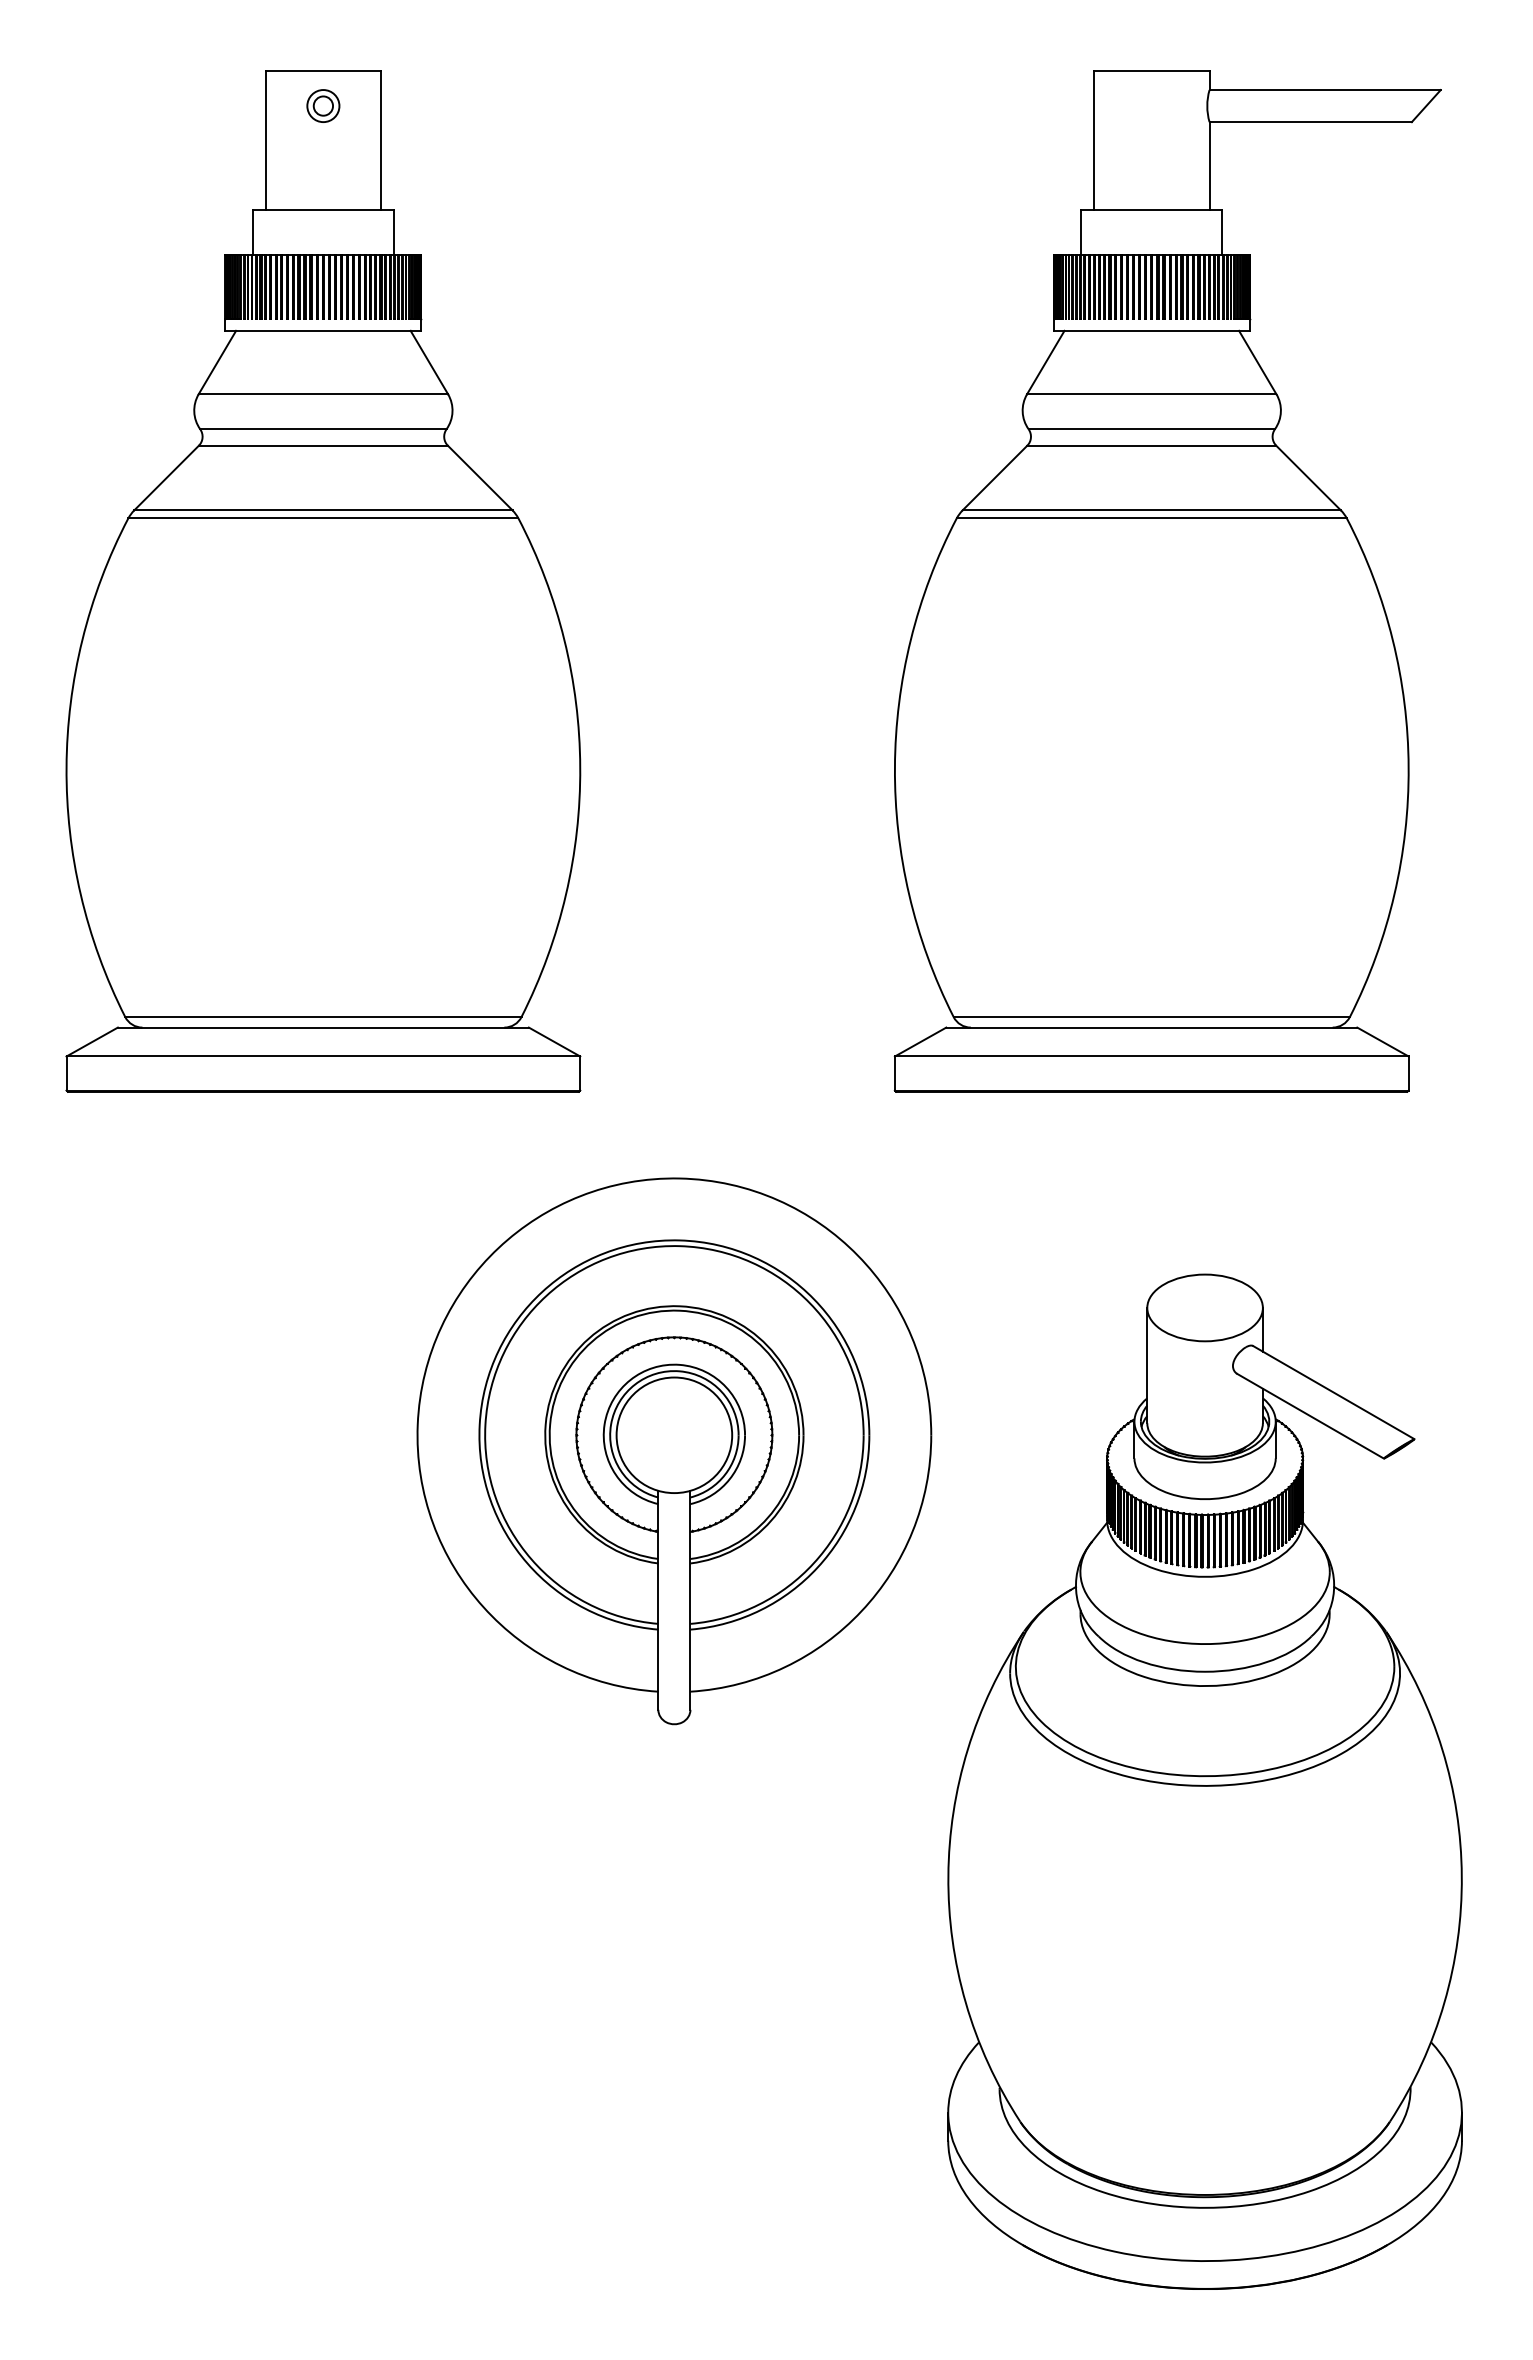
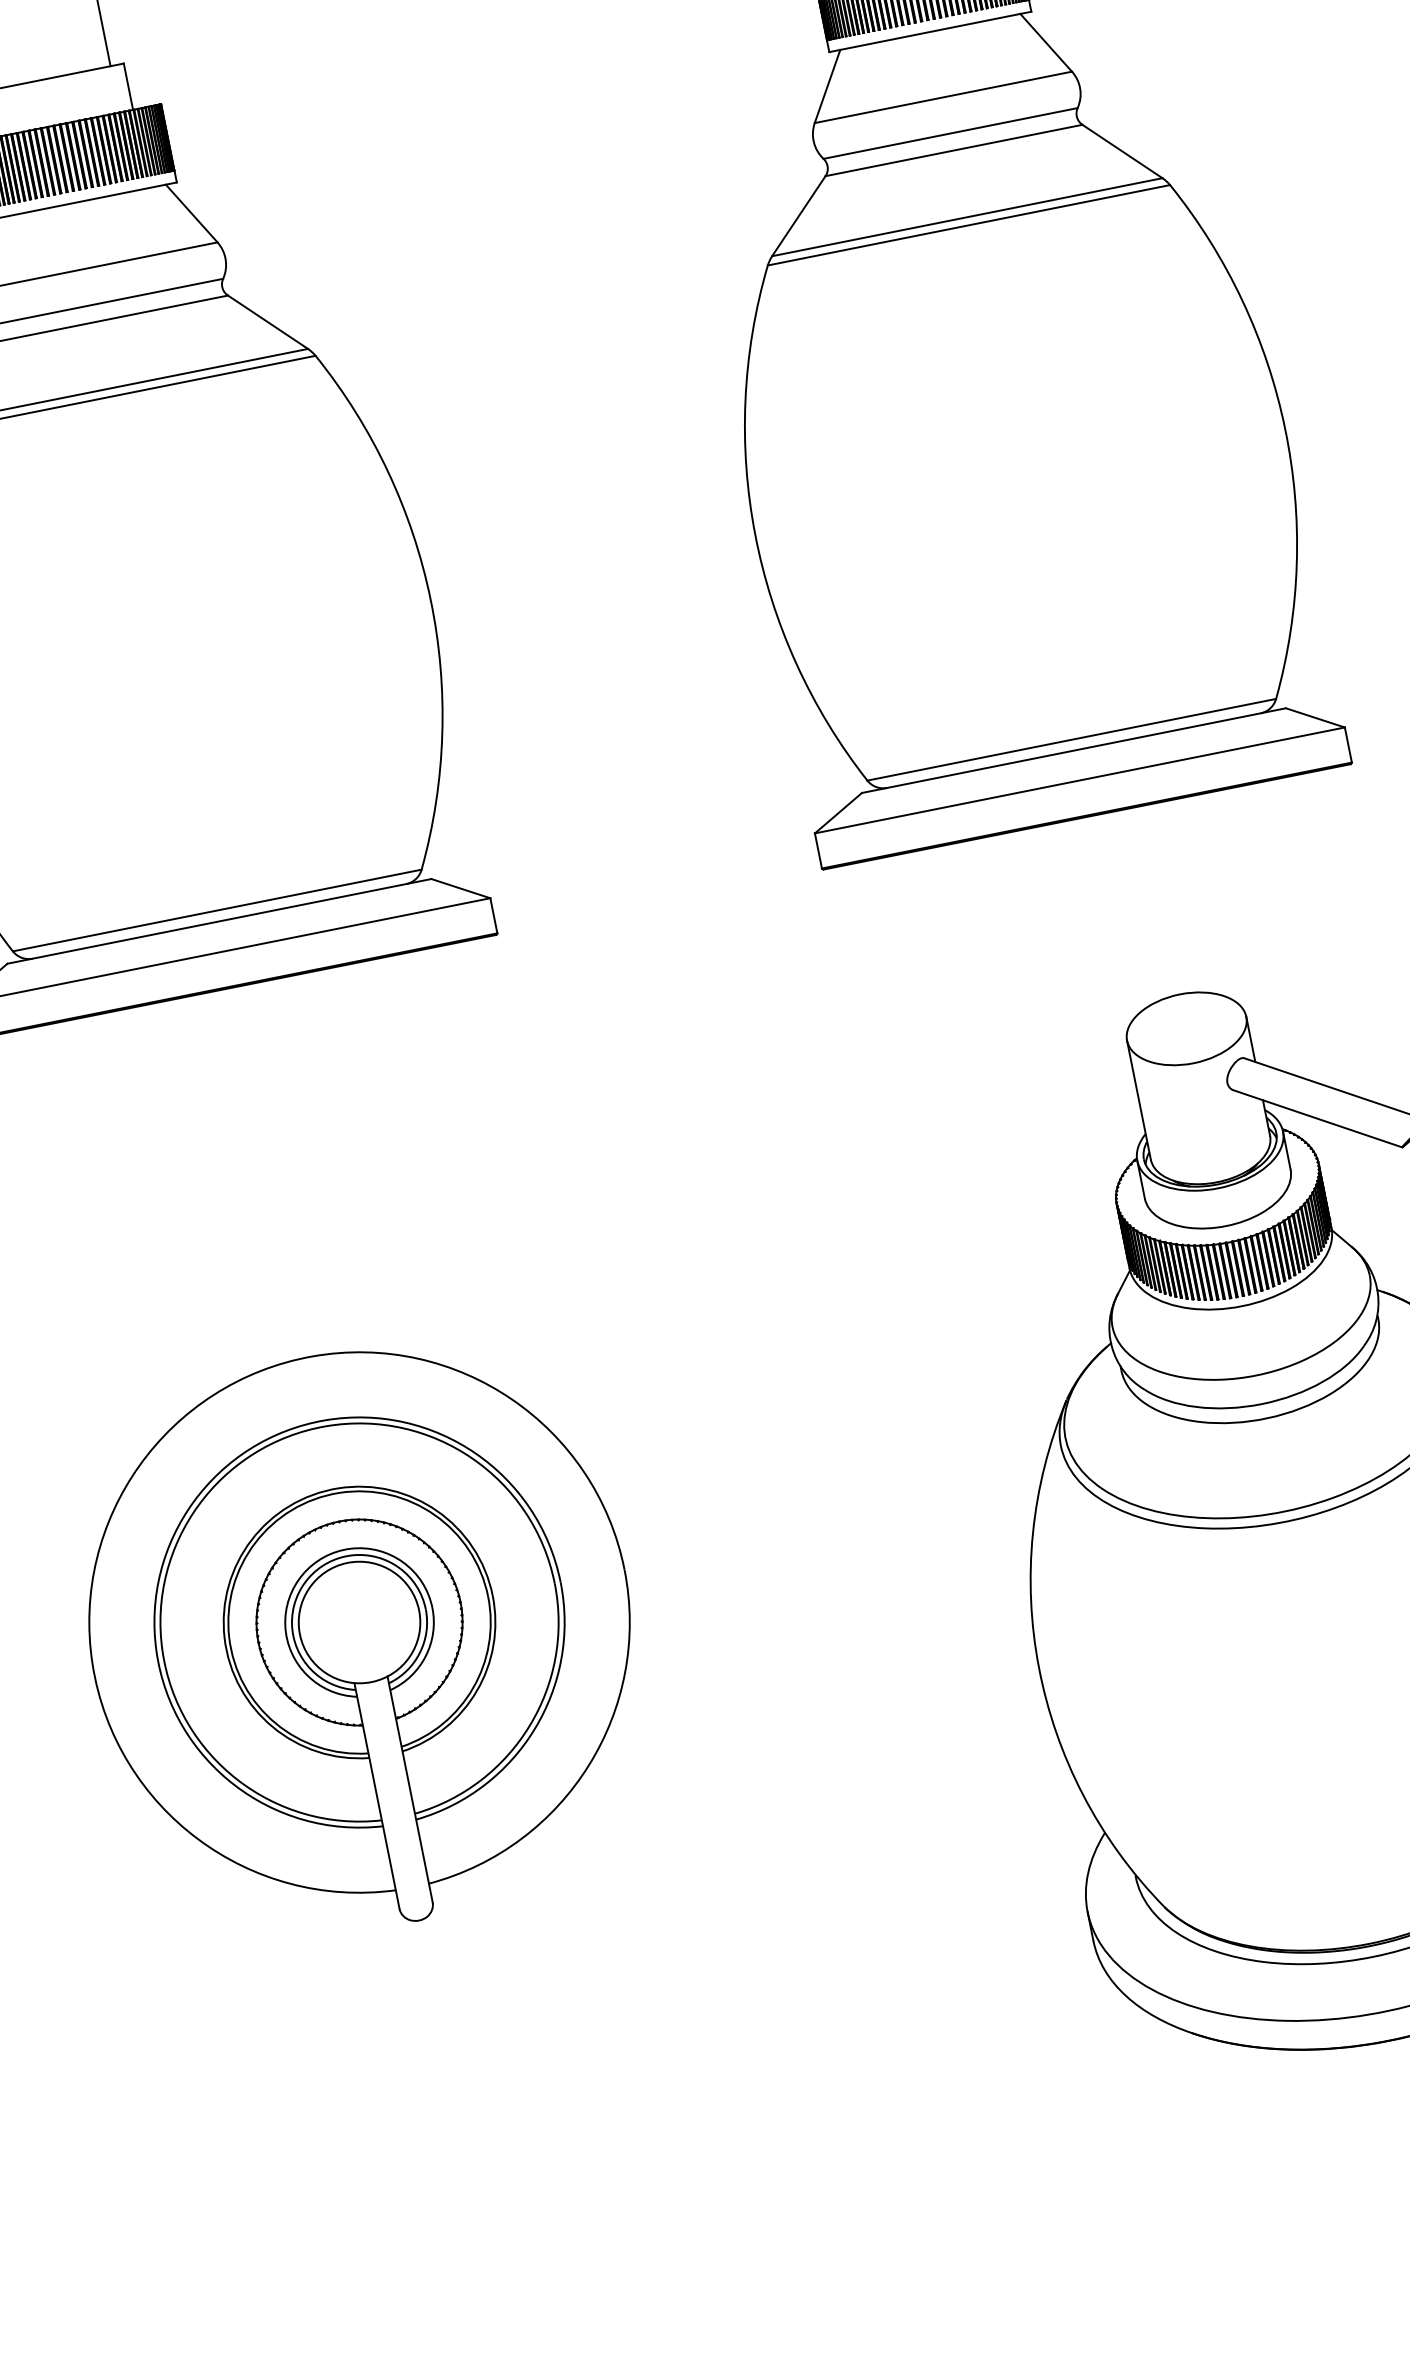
part: (674, 1451) -> (362, 1639), moved

